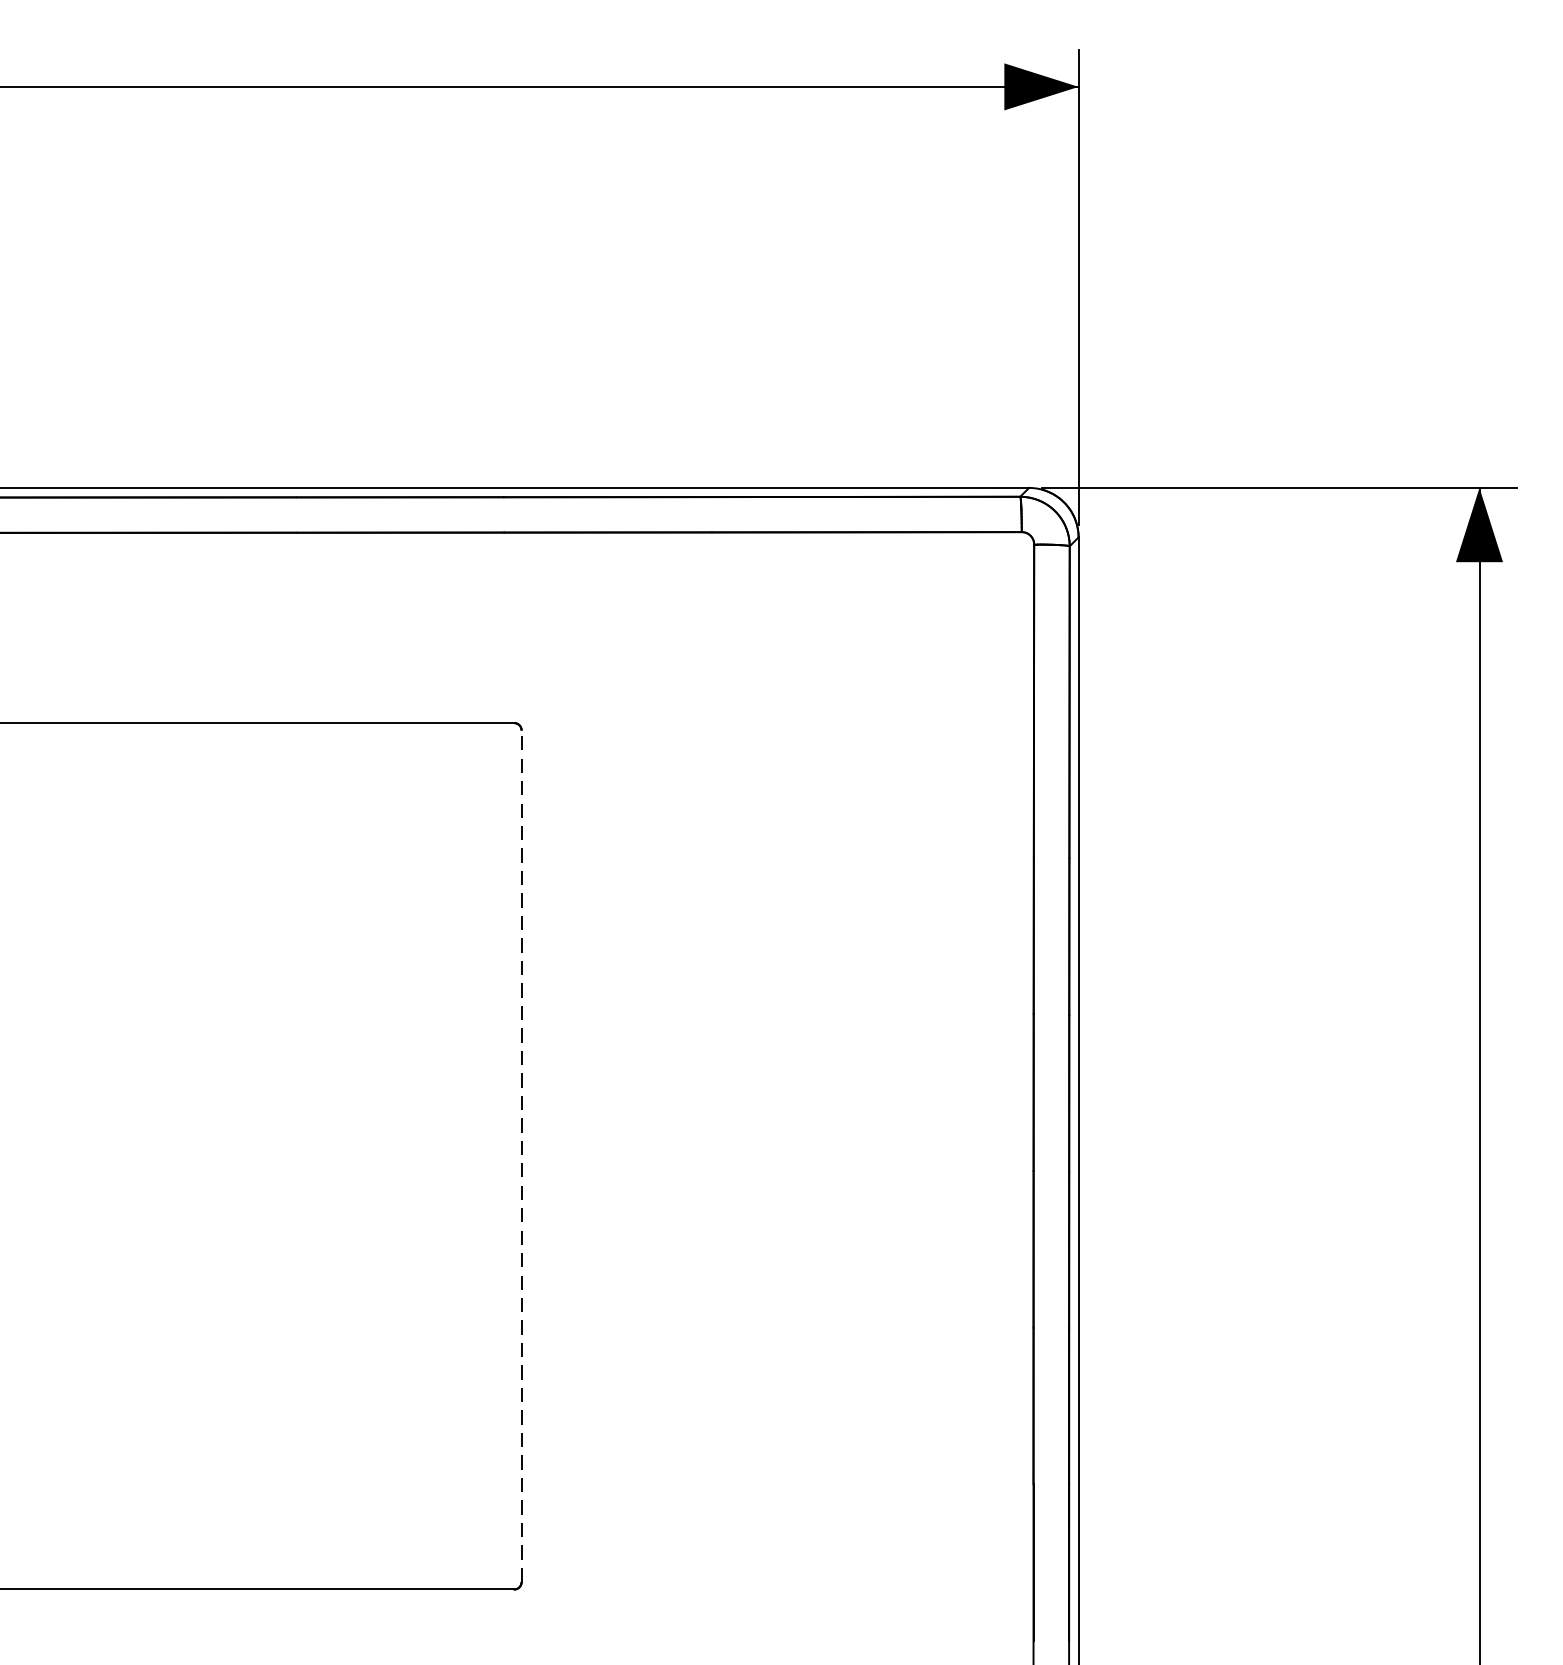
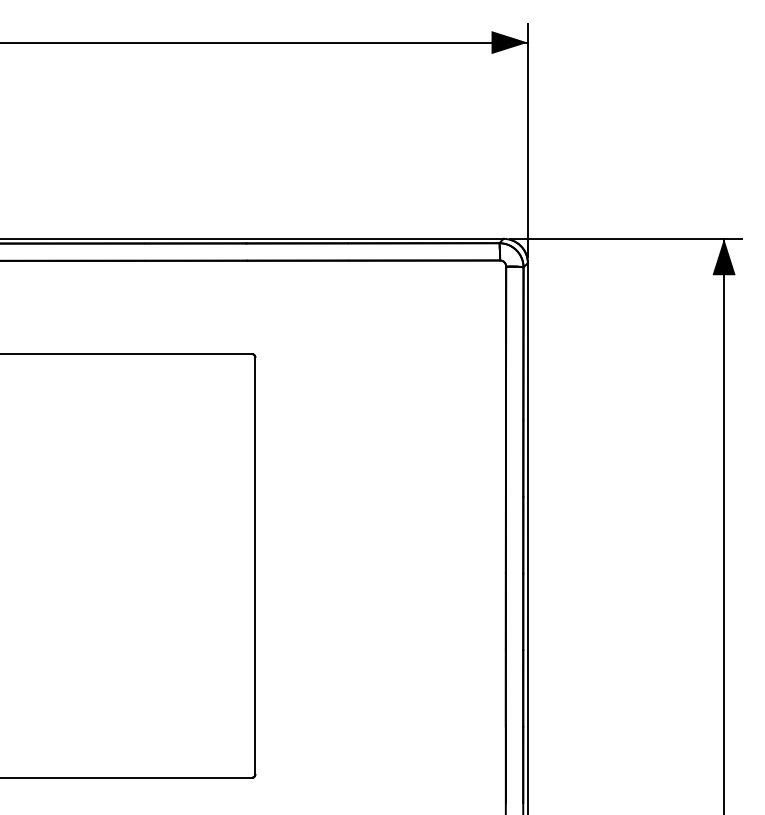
line: (521, 1155) -> (255, 565), dashed -> solid

